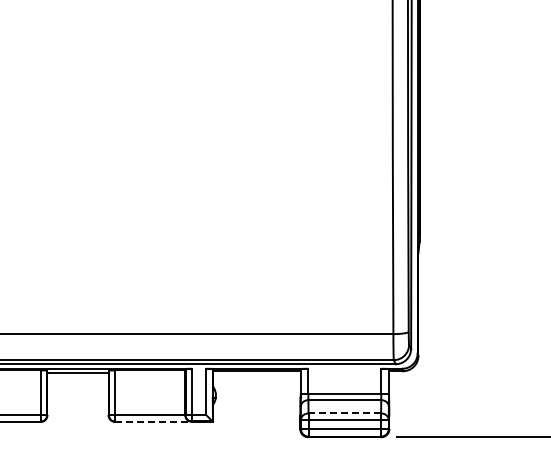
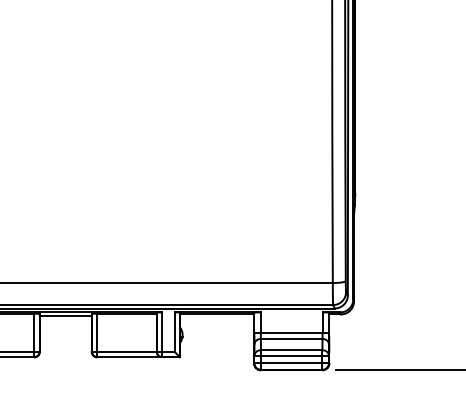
line: (344, 413) -> (291, 350), dashed -> solid
line: (153, 421) -> (129, 357), dashed -> solid

